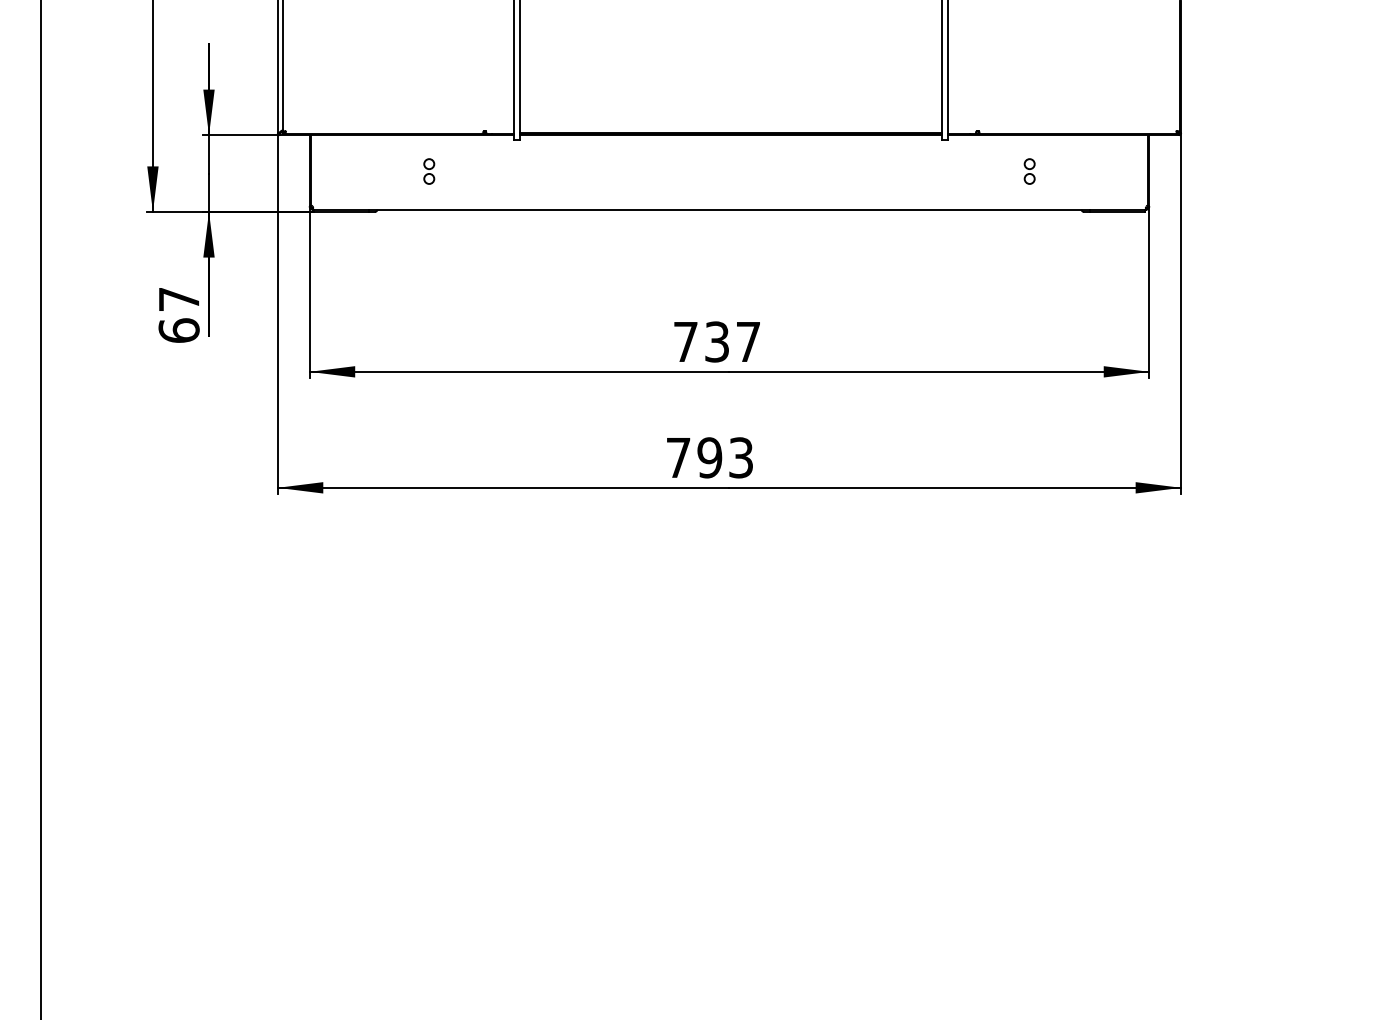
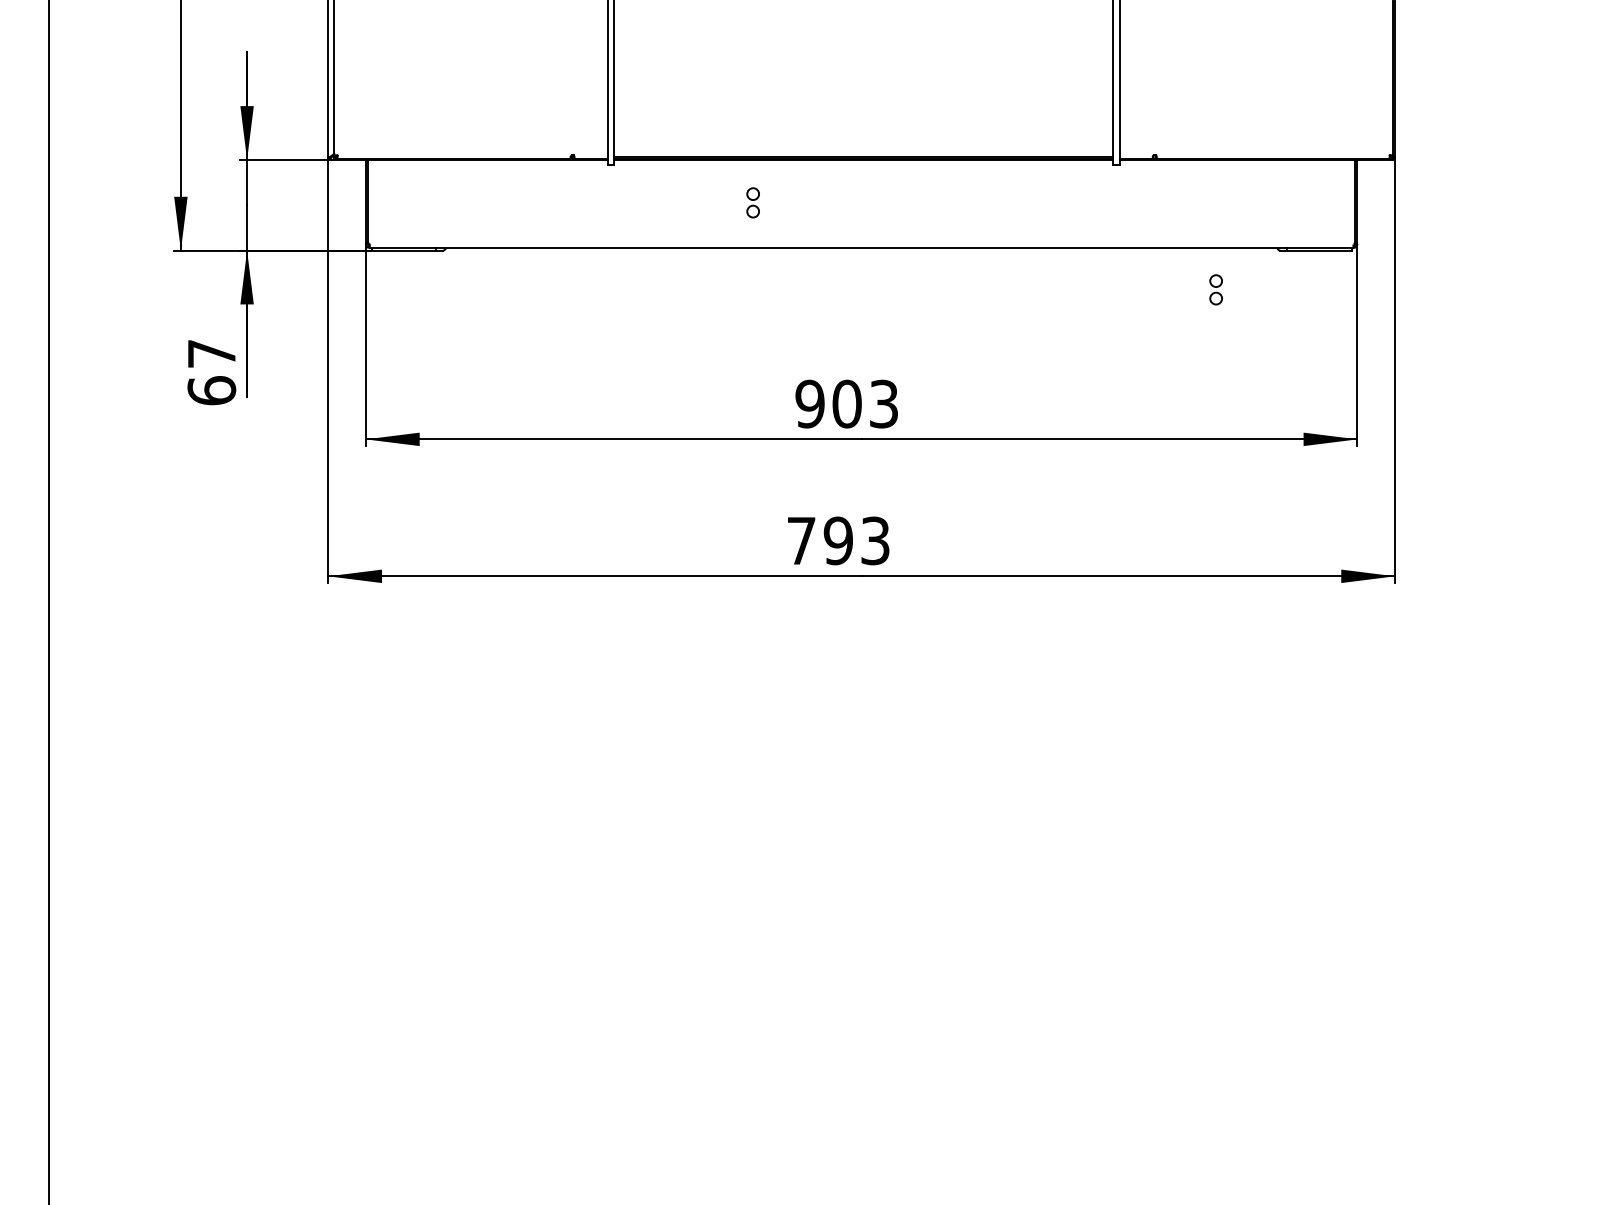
part: (428, 171) -> (752, 202), moved
part: (1029, 171) -> (1215, 289), moved
text: (716, 341) -> (846, 403), 737 -> 903

